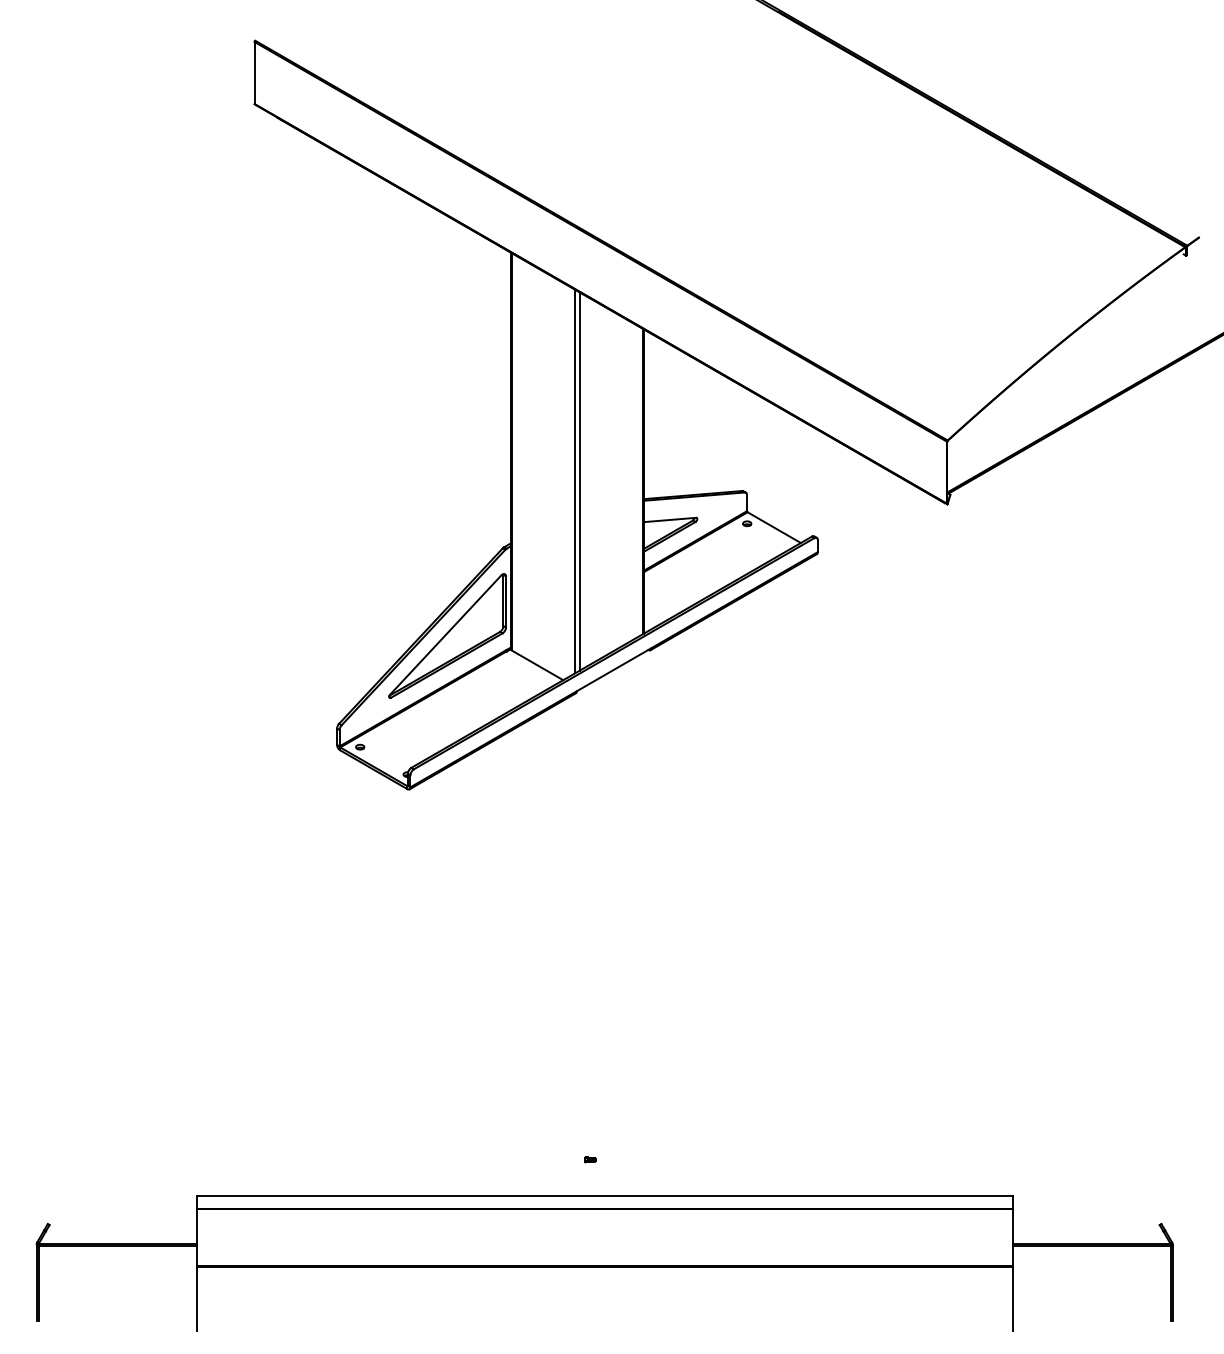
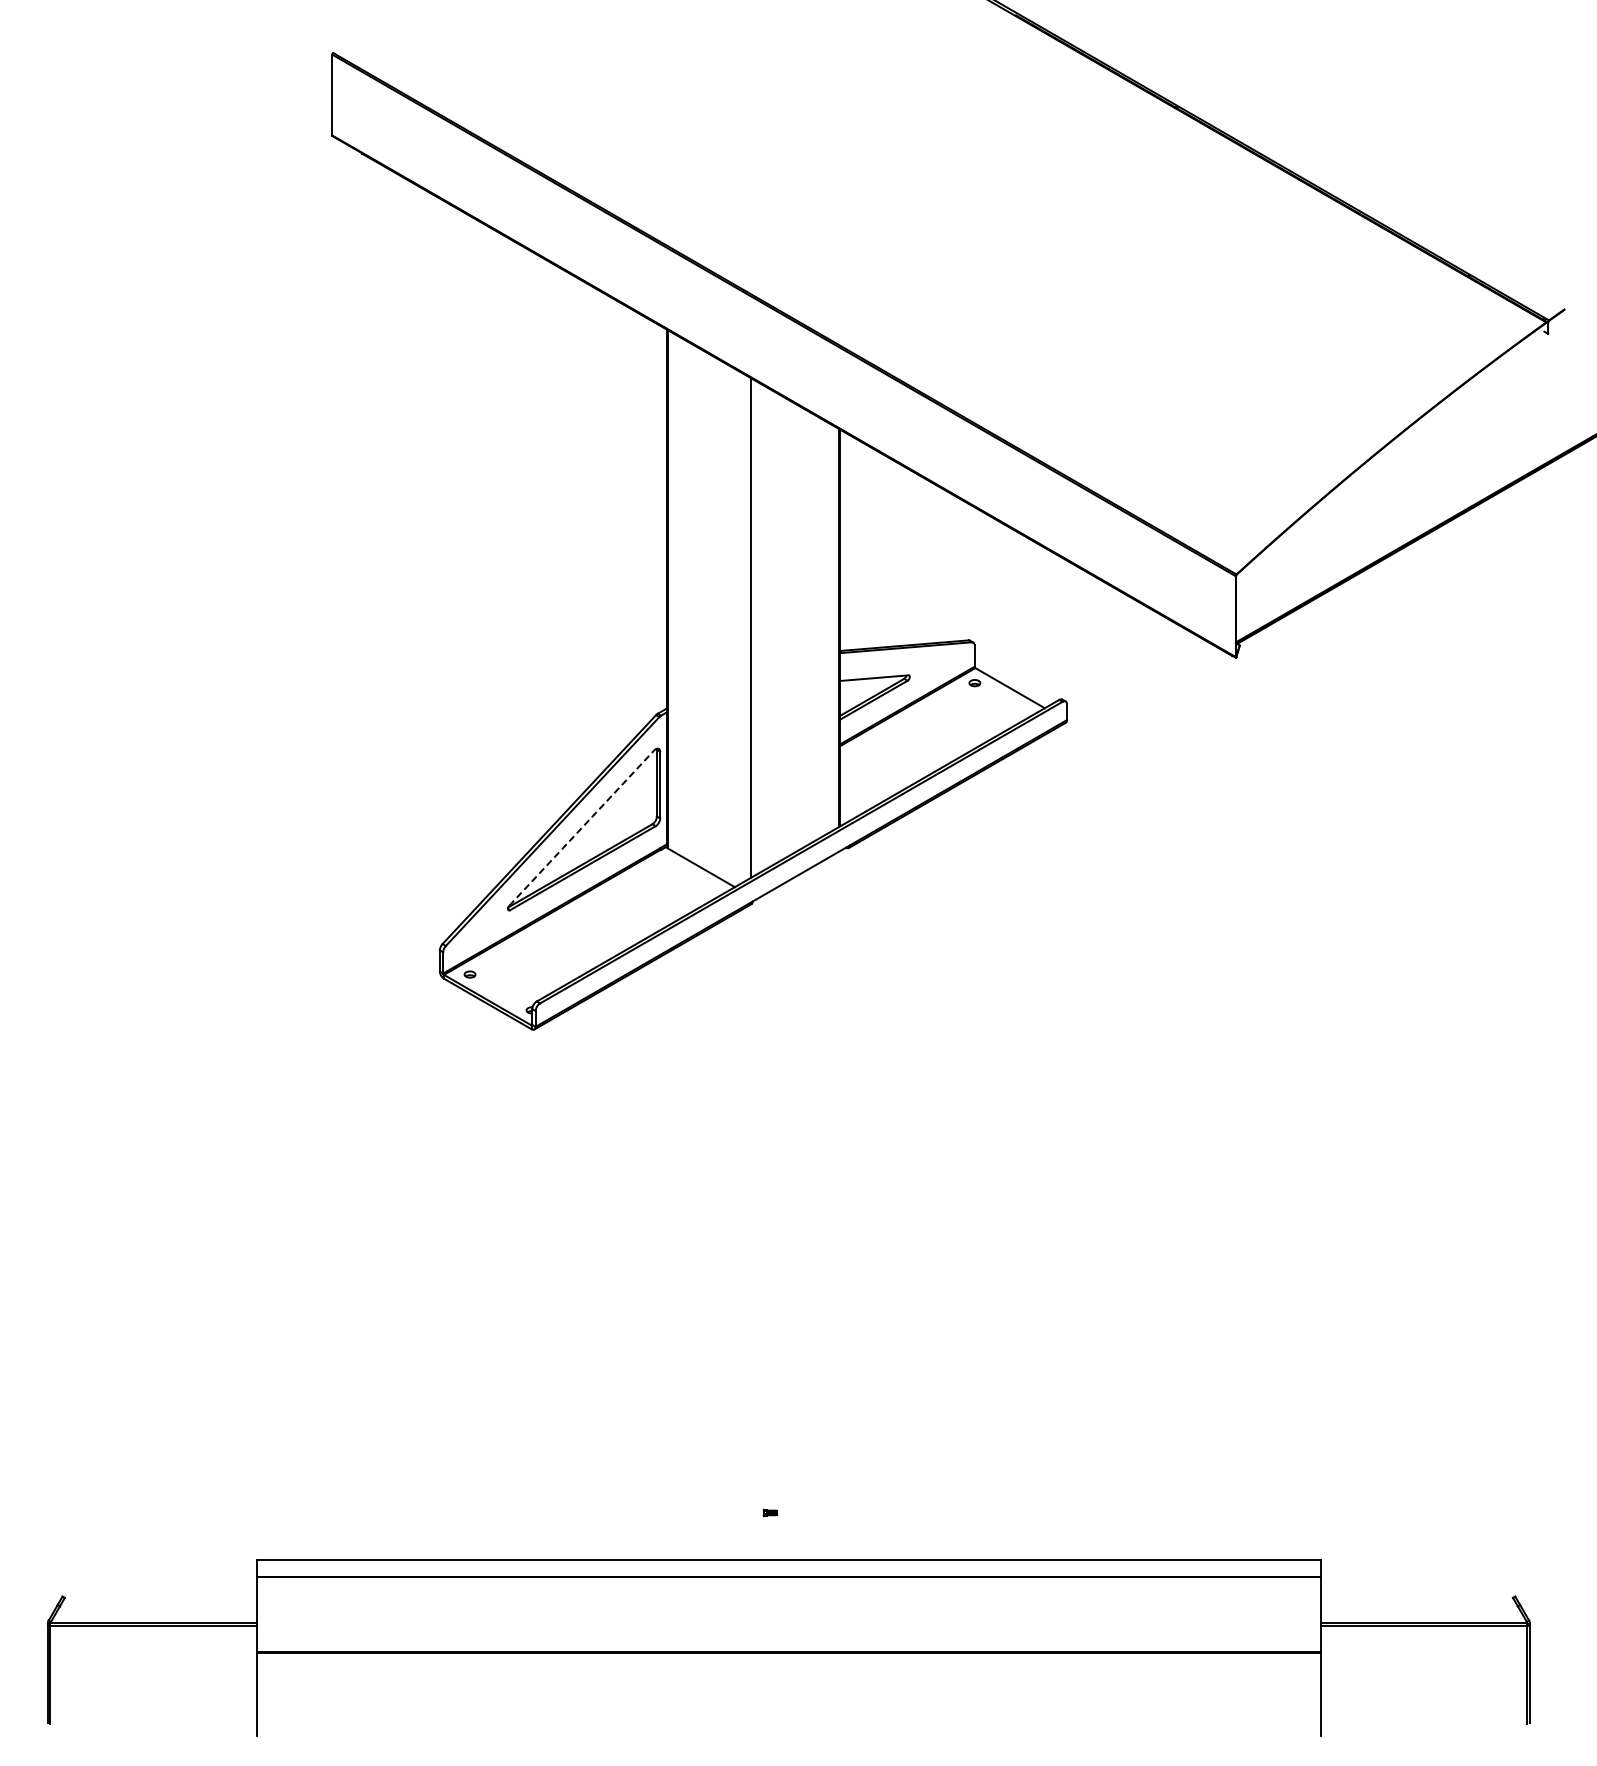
line: (579, 481) -> (756, 627), removed
line: (446, 634) -> (582, 827), solid -> dashed

